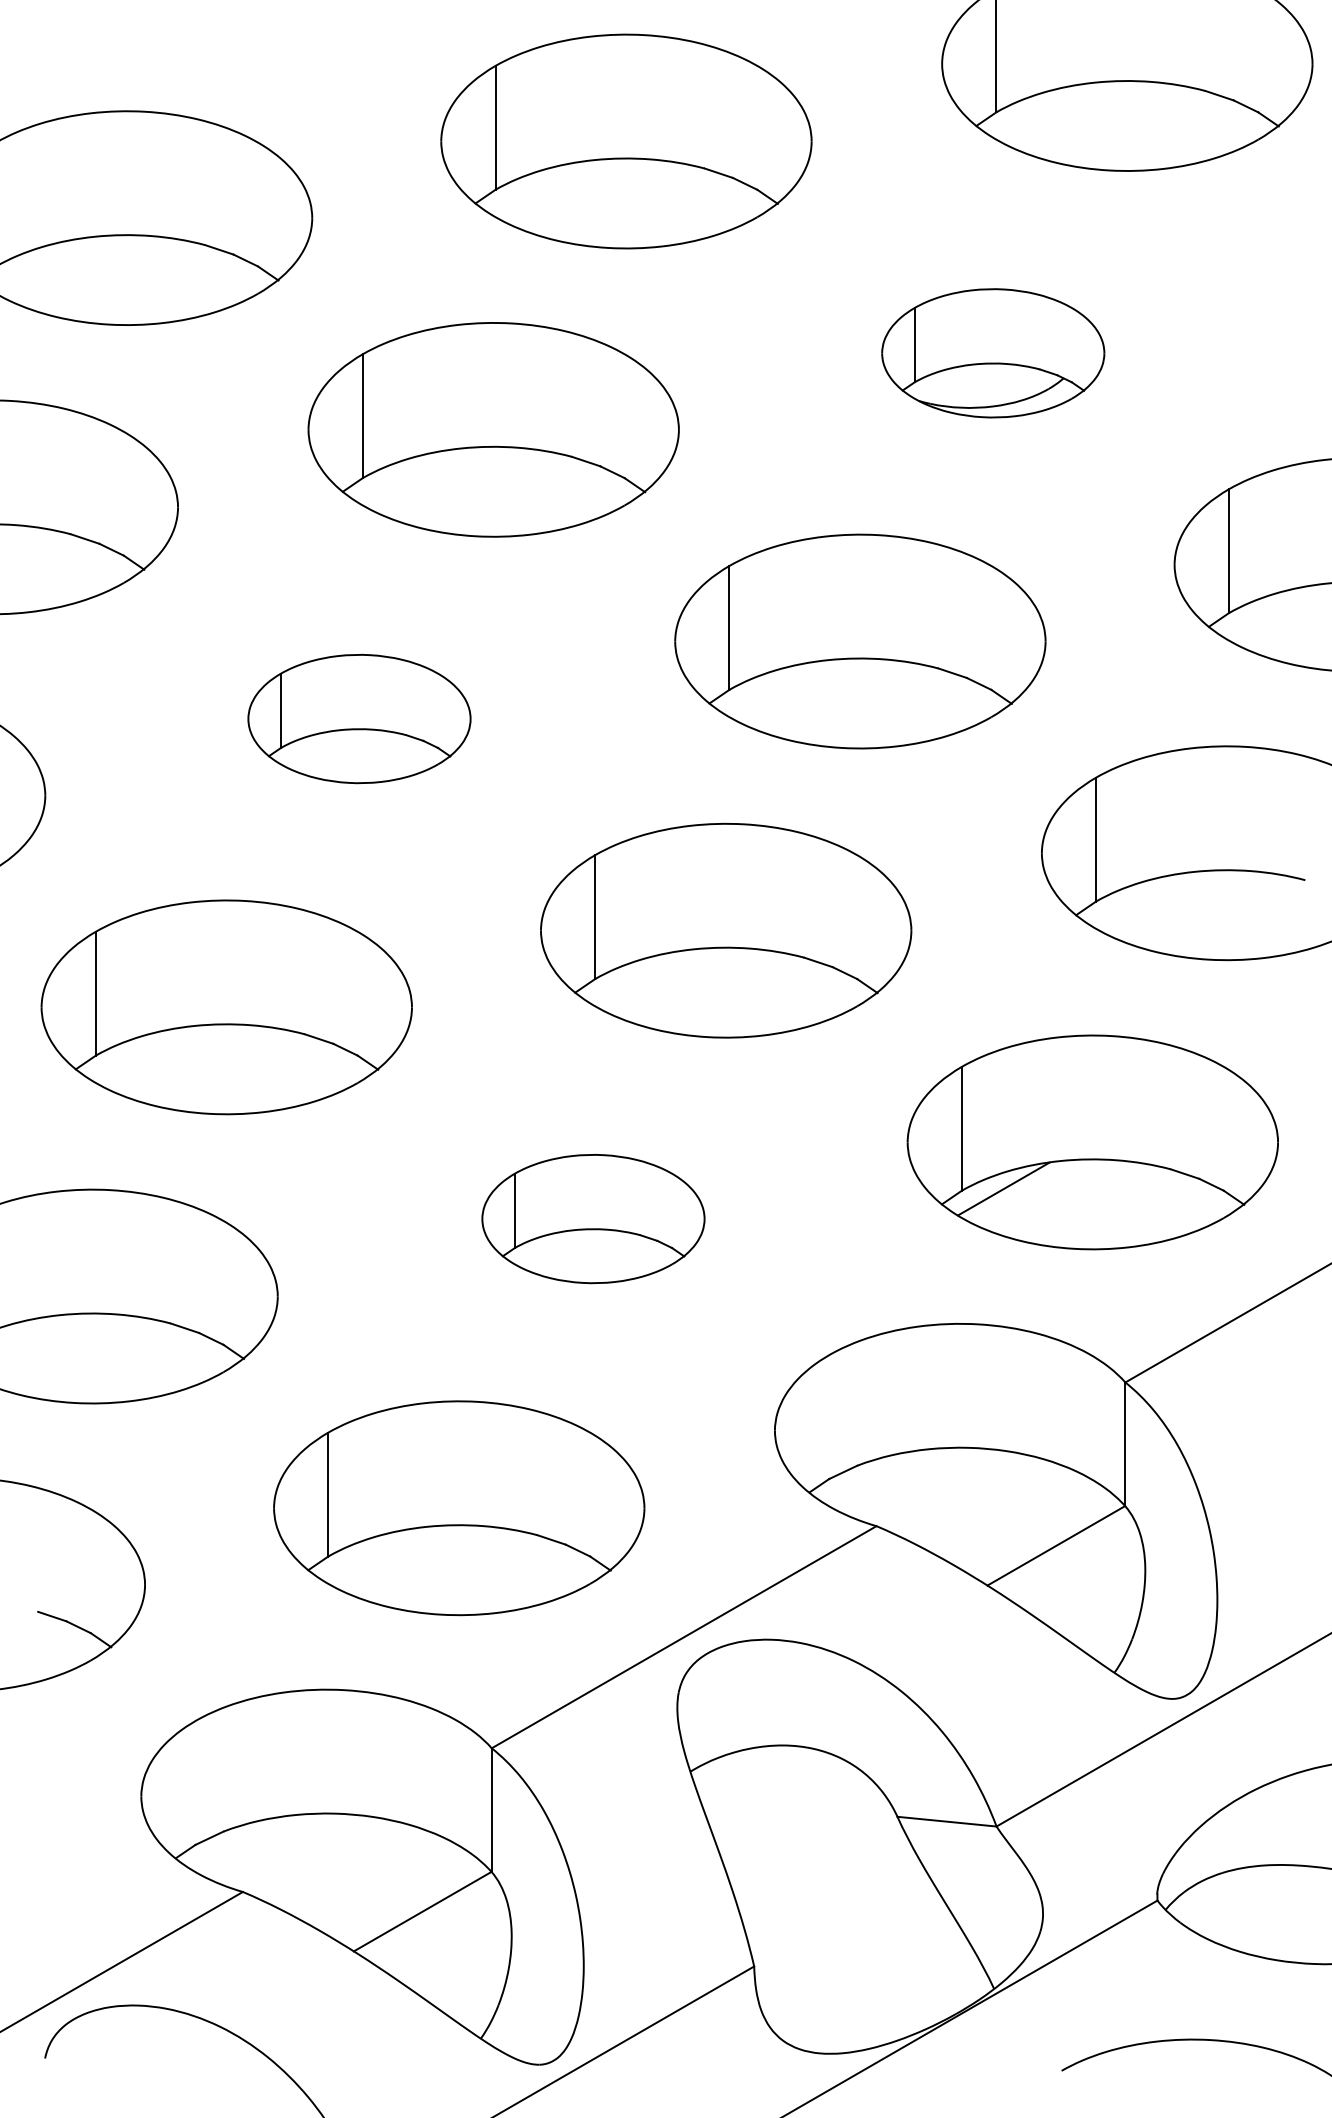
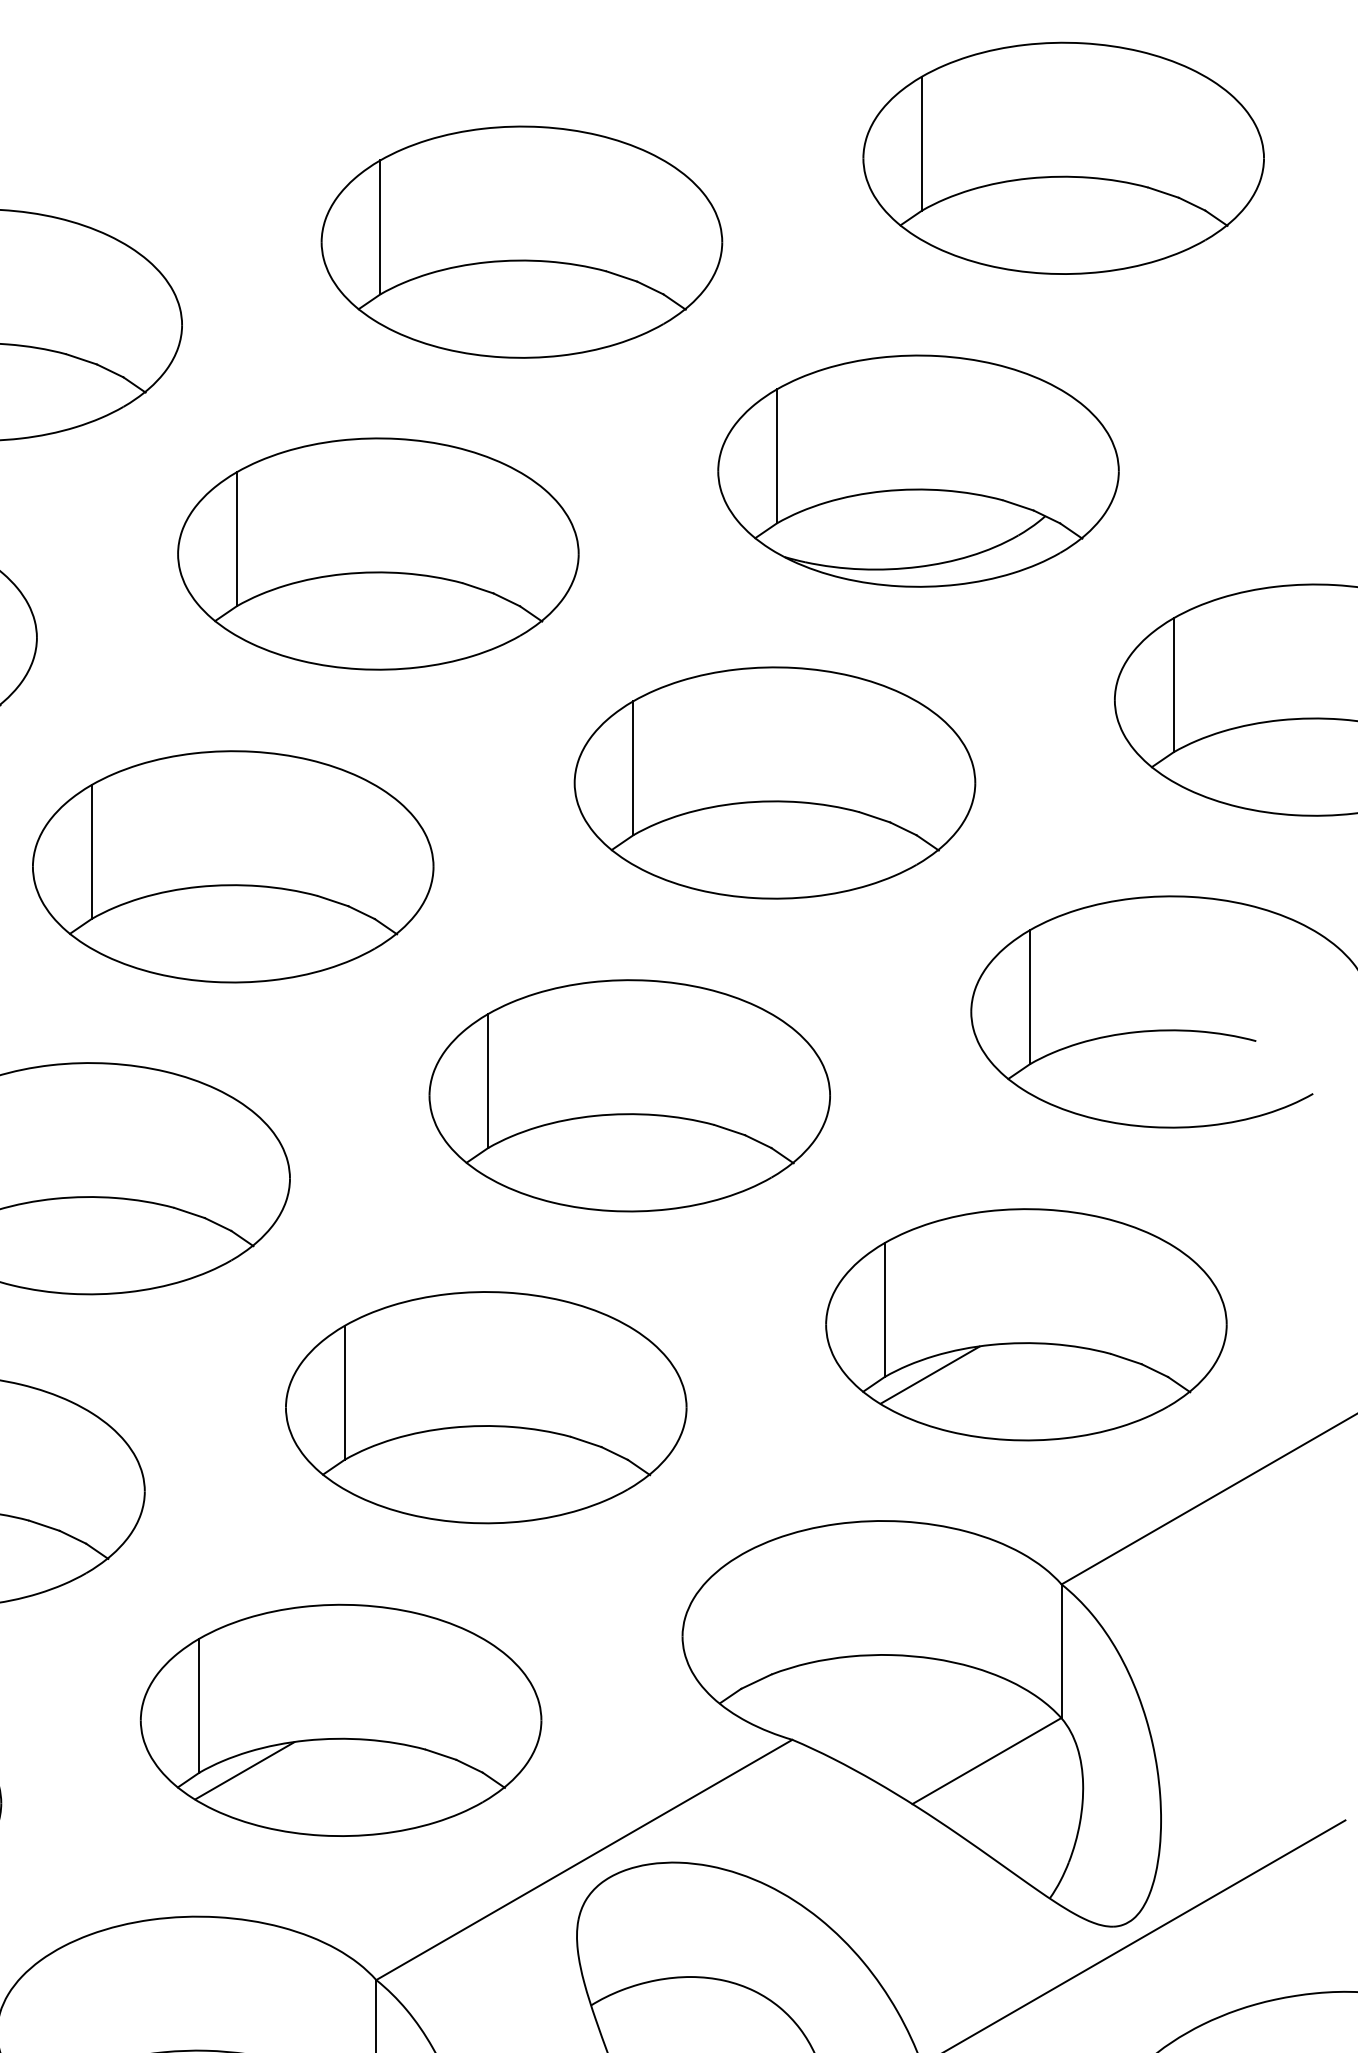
part: (993, 353) -> (918, 471), size x1.67
part: (359, 718) -> (233, 866), size x1.67
part: (593, 1218) -> (486, 1407), size x1.67
line: (369, 1554) -> (244, 1770), added

